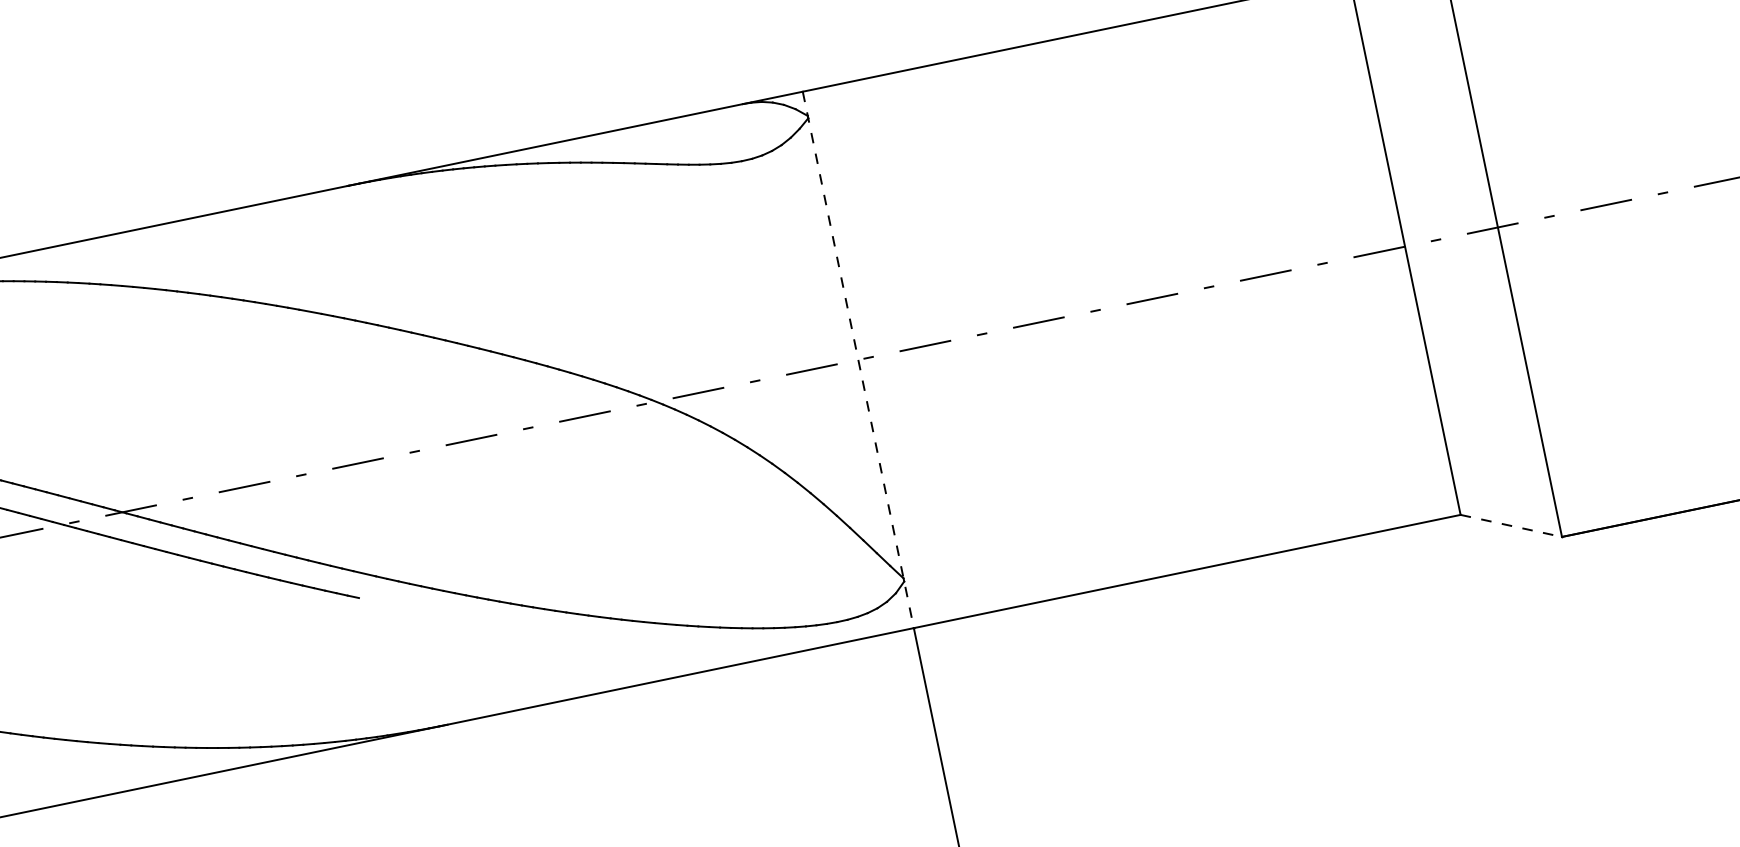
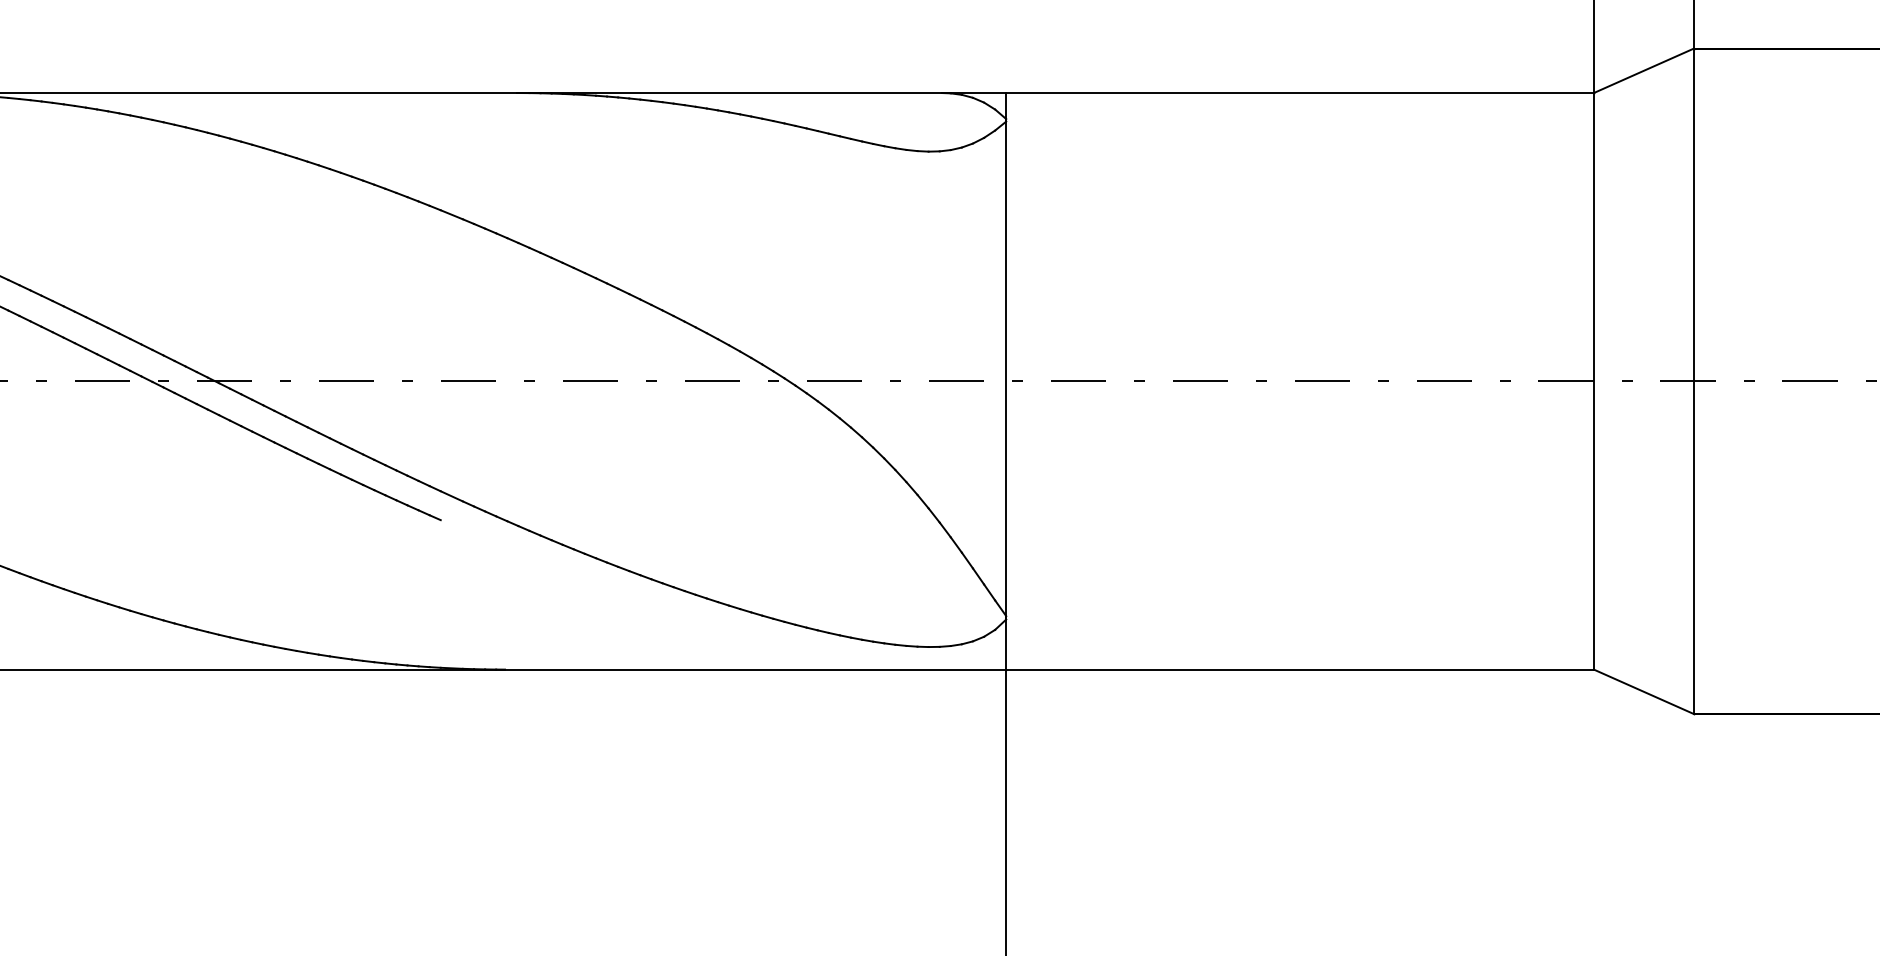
line: (858, 360) -> (1006, 381), dashed -> solid
line: (1510, 525) -> (1643, 691), dashed -> solid

